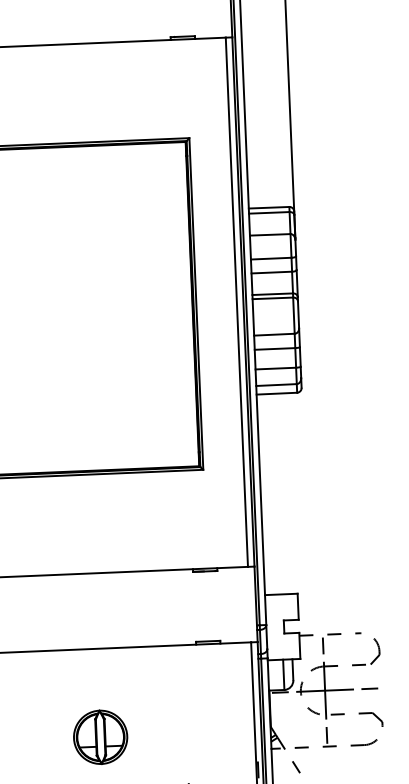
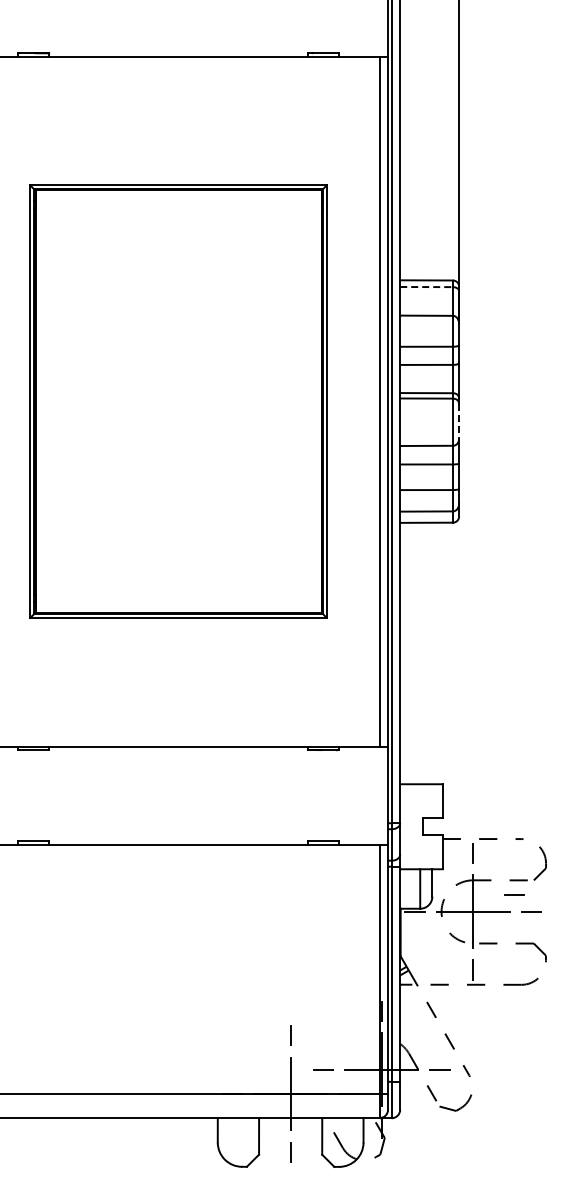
line: (270, 213) -> (427, 287), solid -> dashed
line: (298, 314) -> (459, 421), solid -> dashed
line: (356, 676) -> (514, 894), added
part: (100, 737) -> (178, 960), removed

